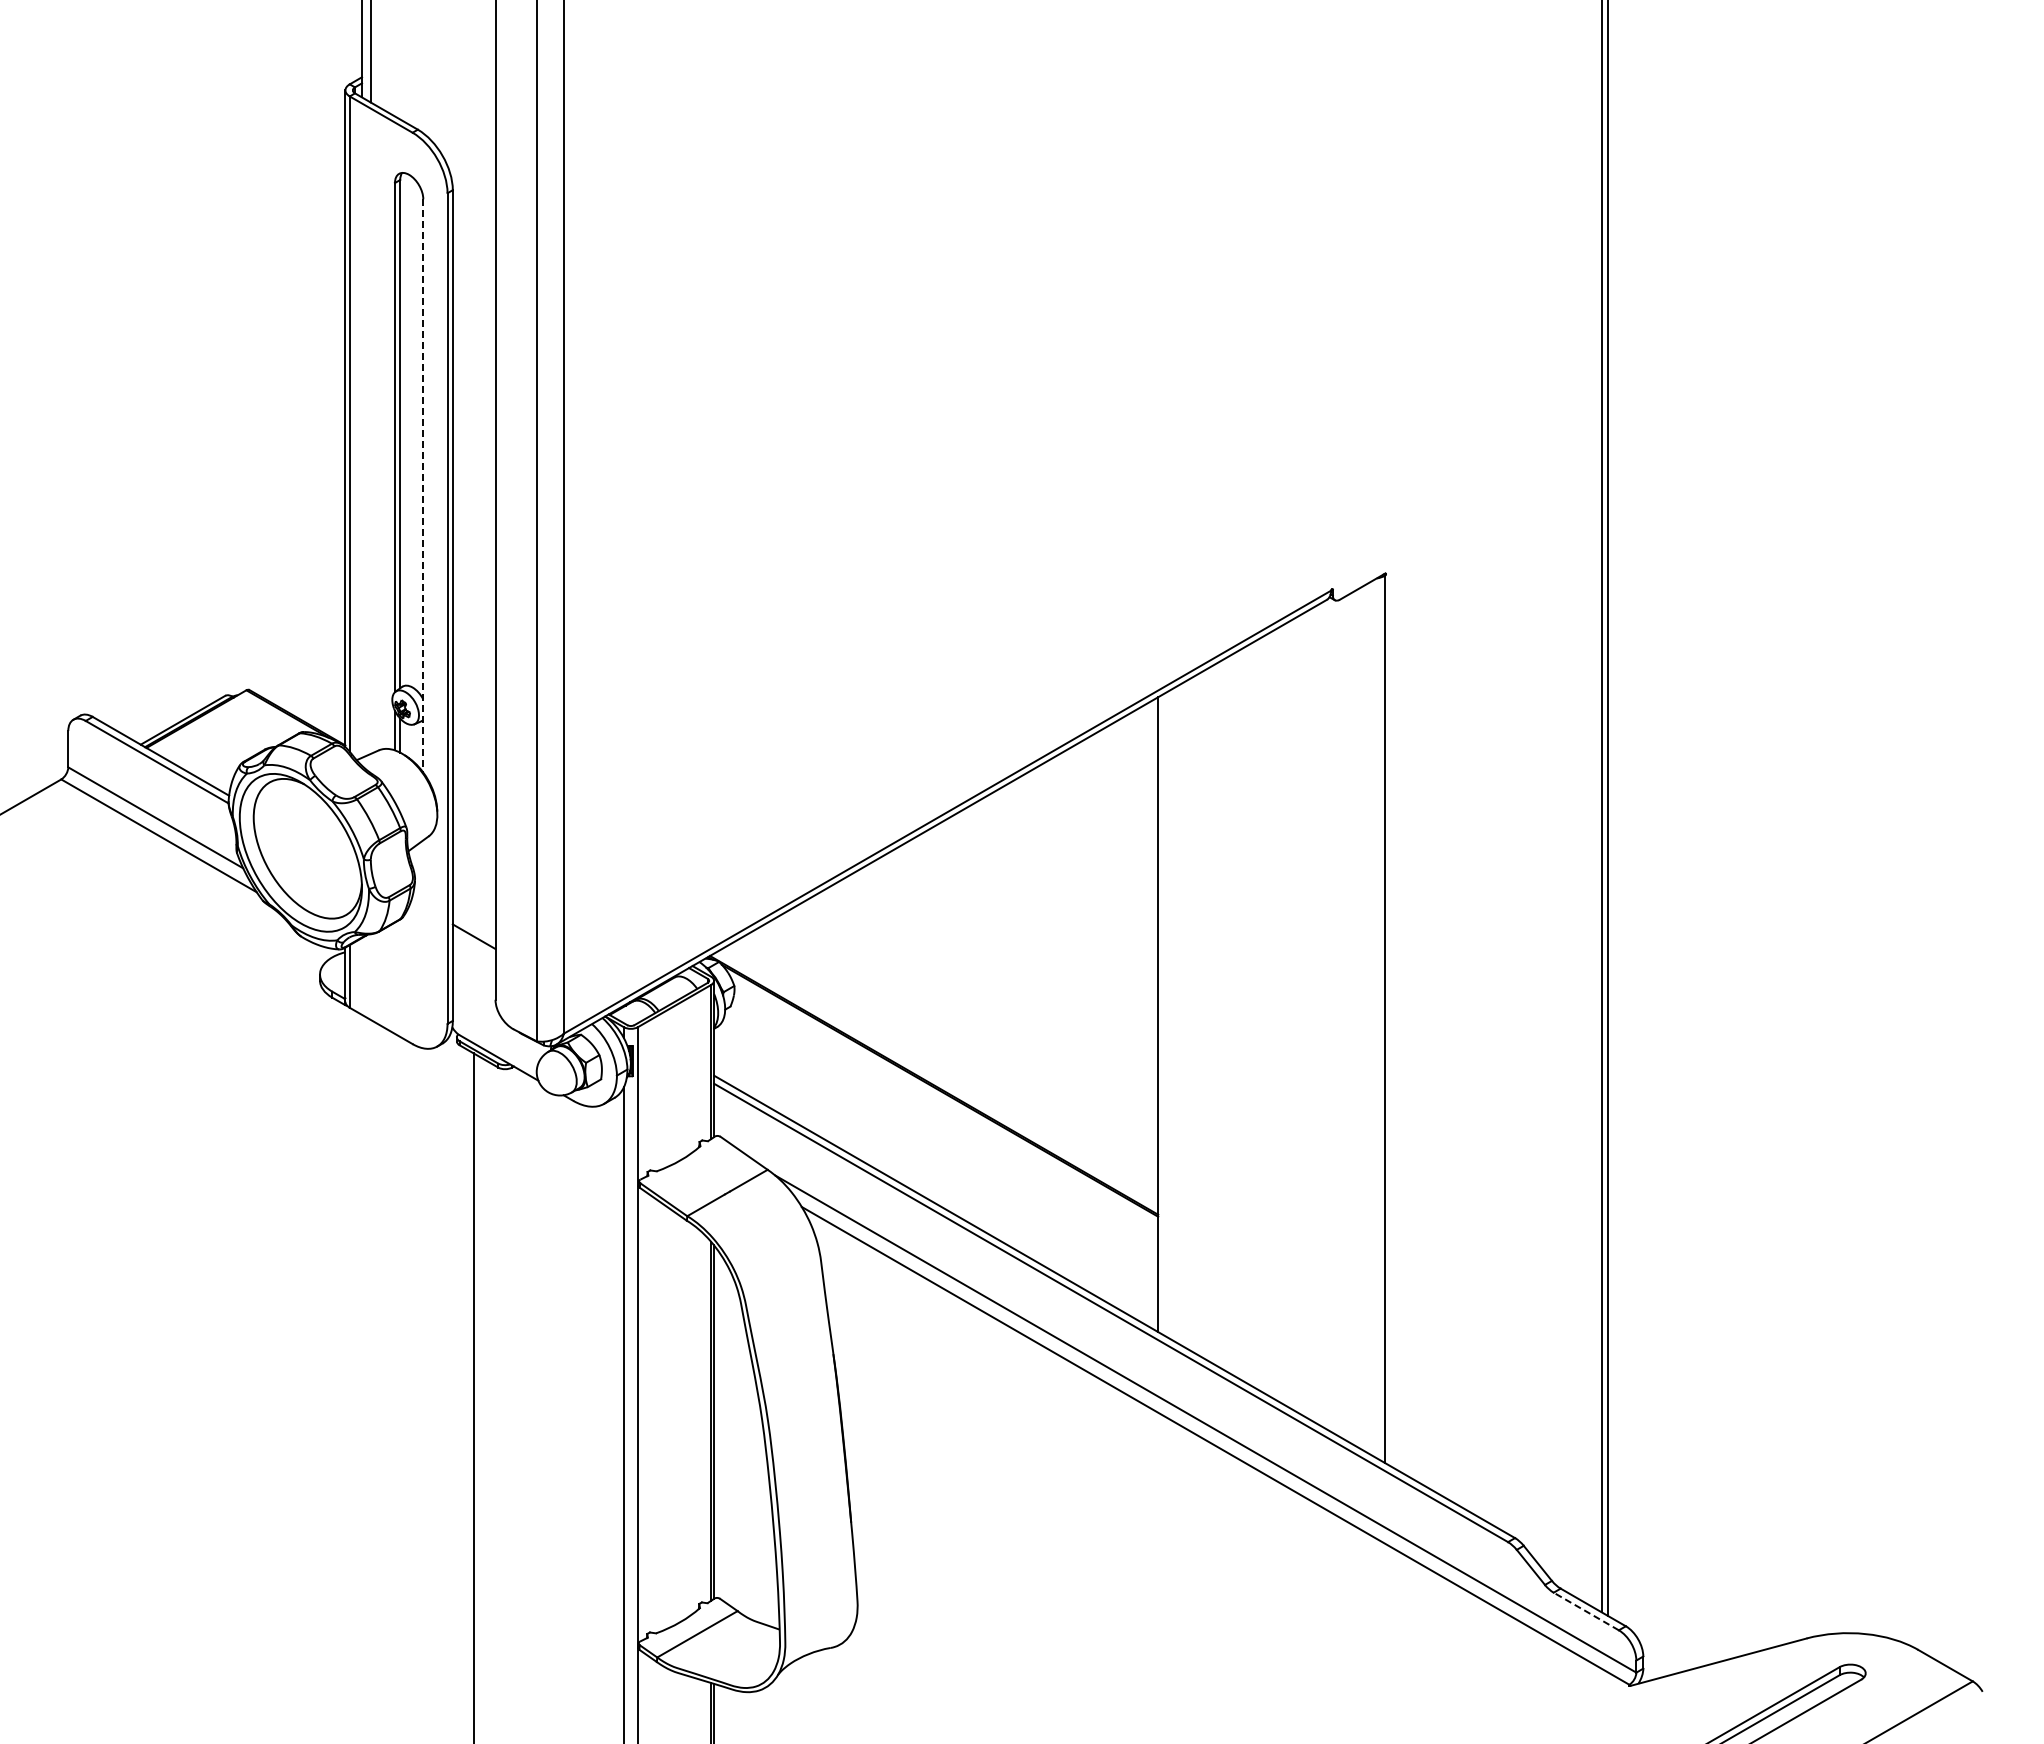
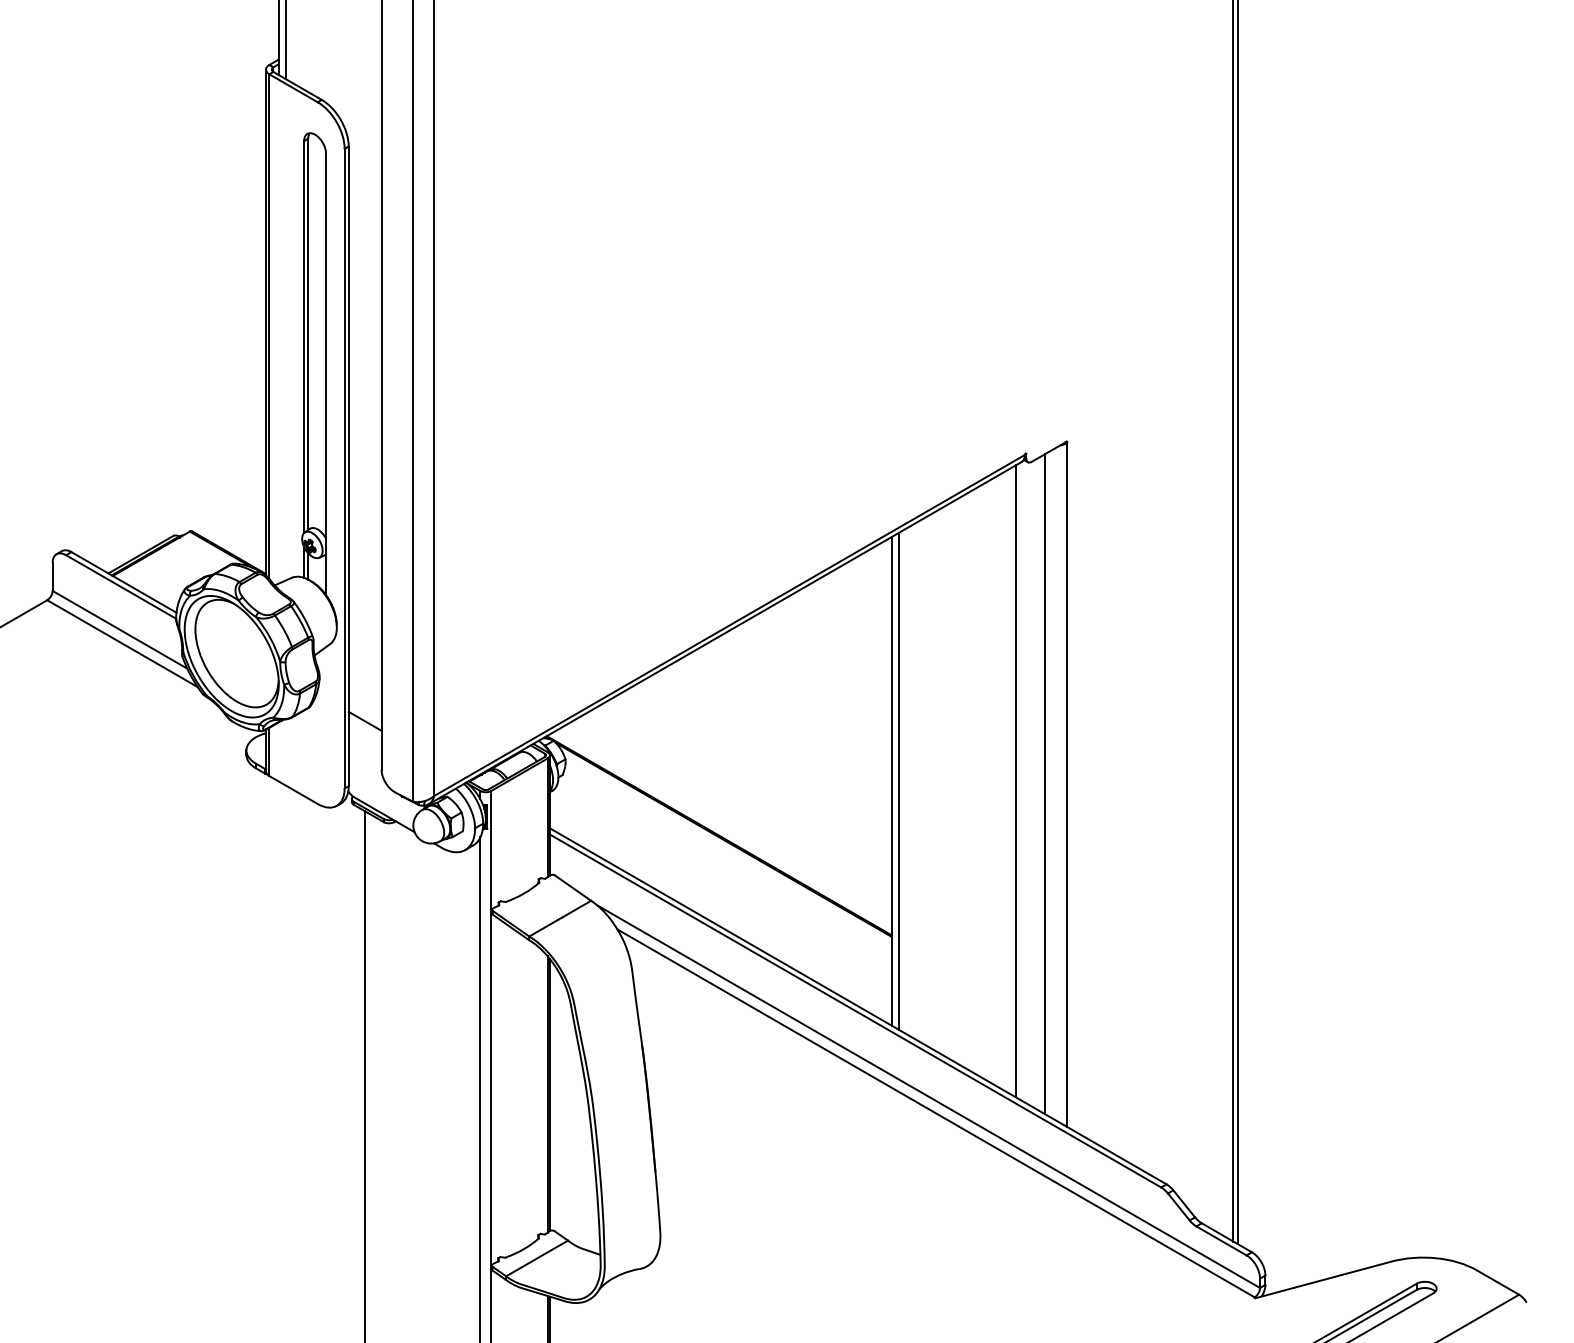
line: (423, 485) -> (326, 373), dashed -> solid
line: (1166, 1014) -> (898, 781), added
line: (1318, 1014) -> (1015, 781), added
line: (1357, 1018) -> (1045, 784), added
line: (1586, 1611) -> (1221, 1240), dashed -> solid

